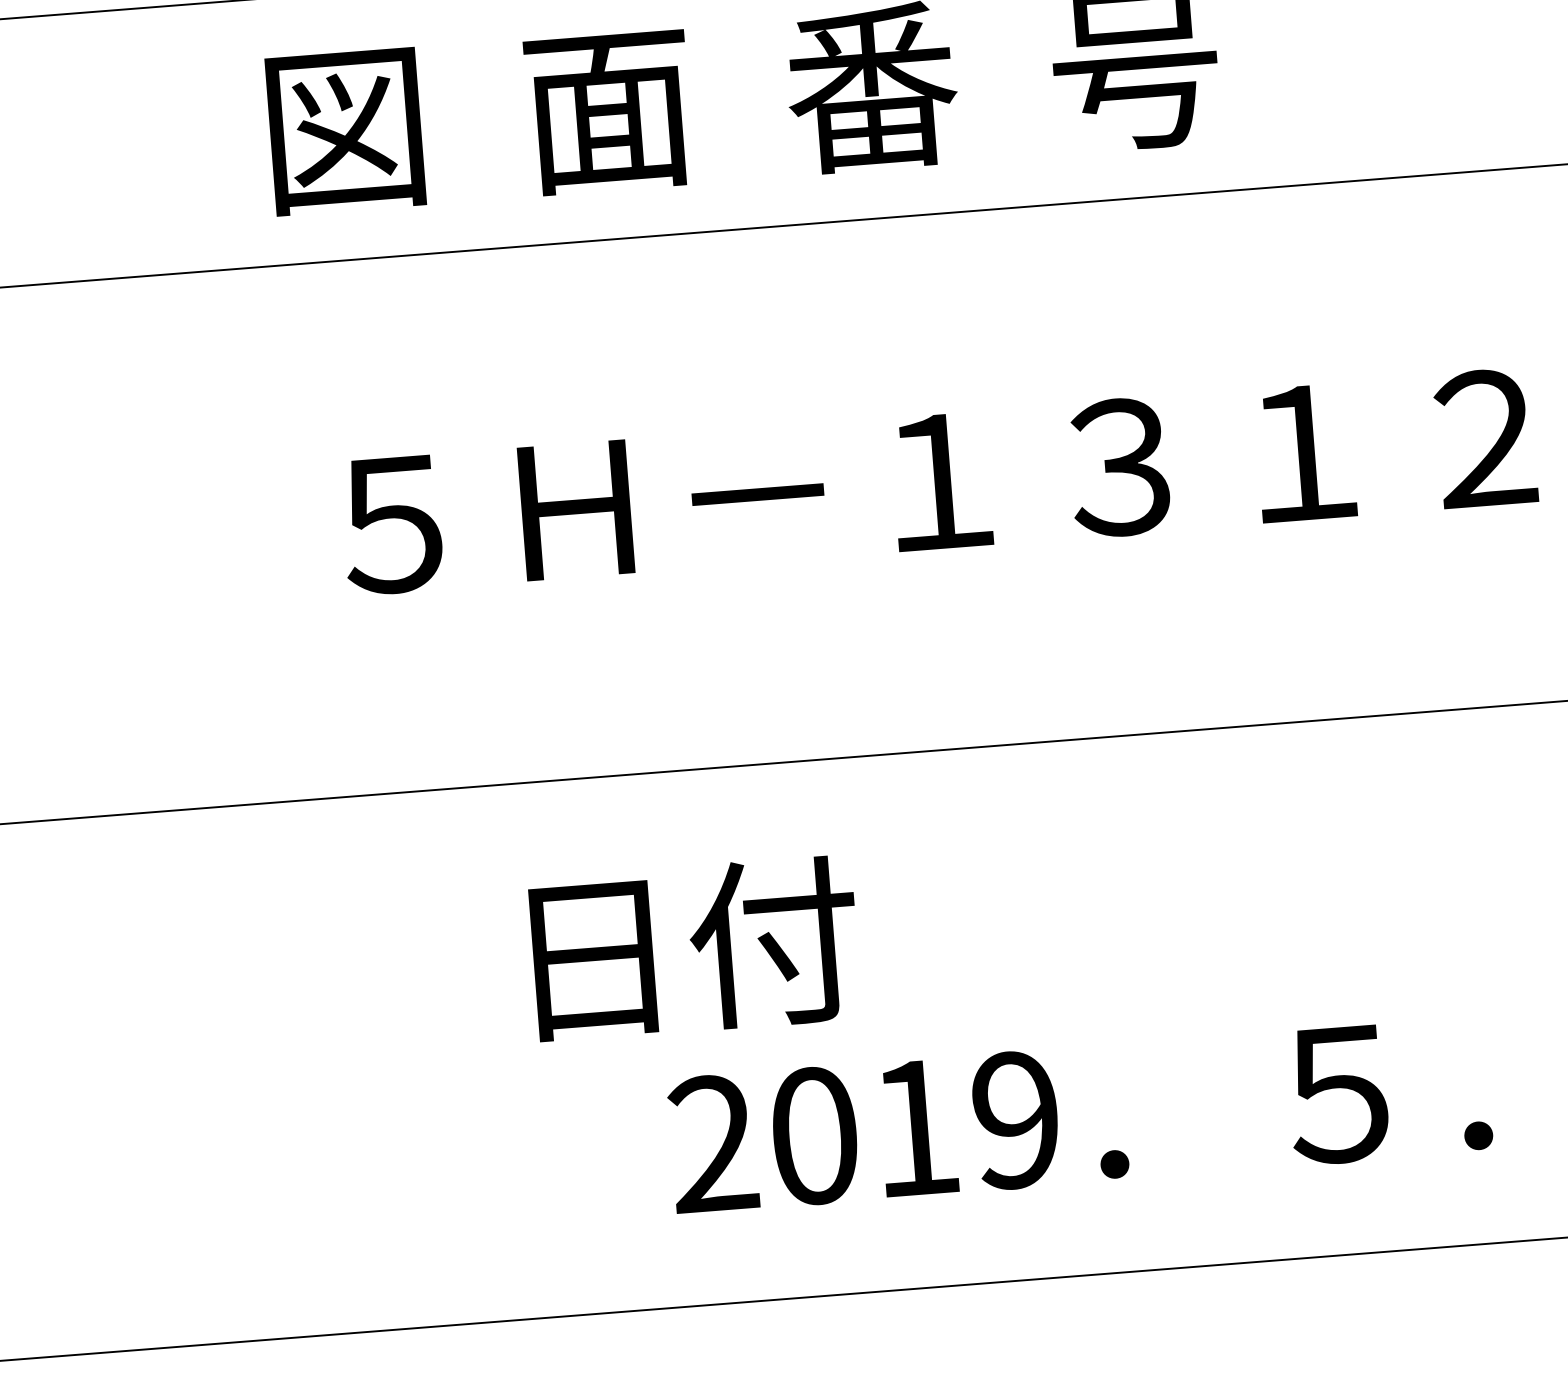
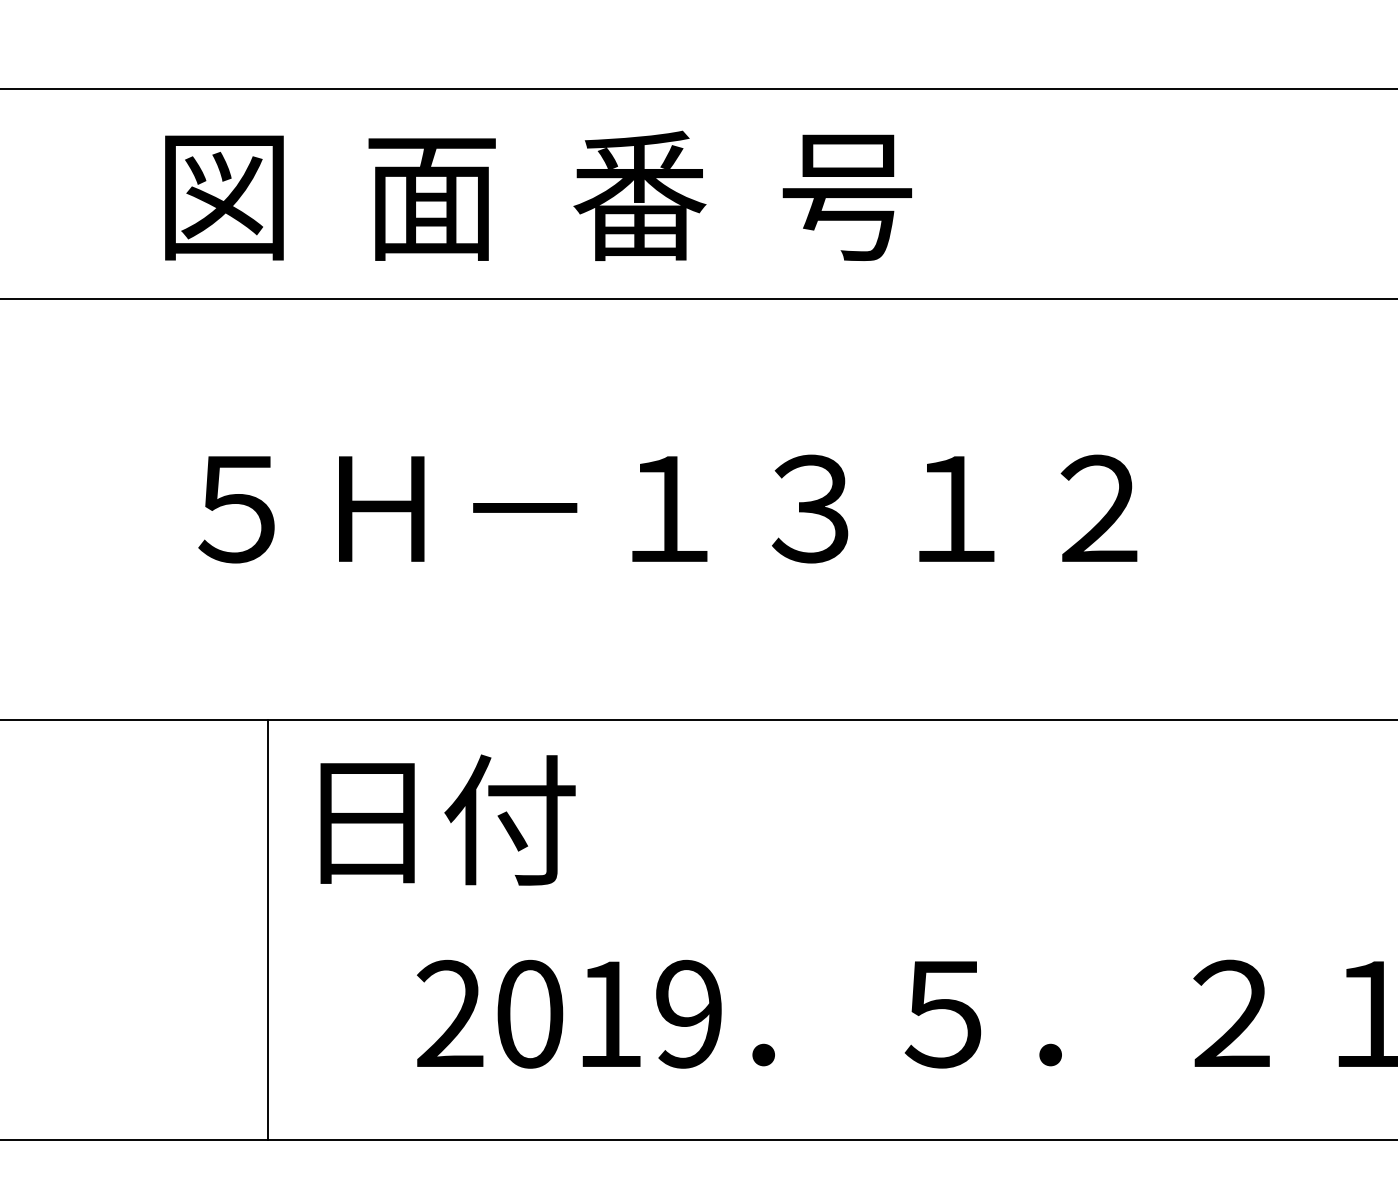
text: (694, 948) -> (447, 819), moved
line: (474, 1054) -> (268, 929), added

